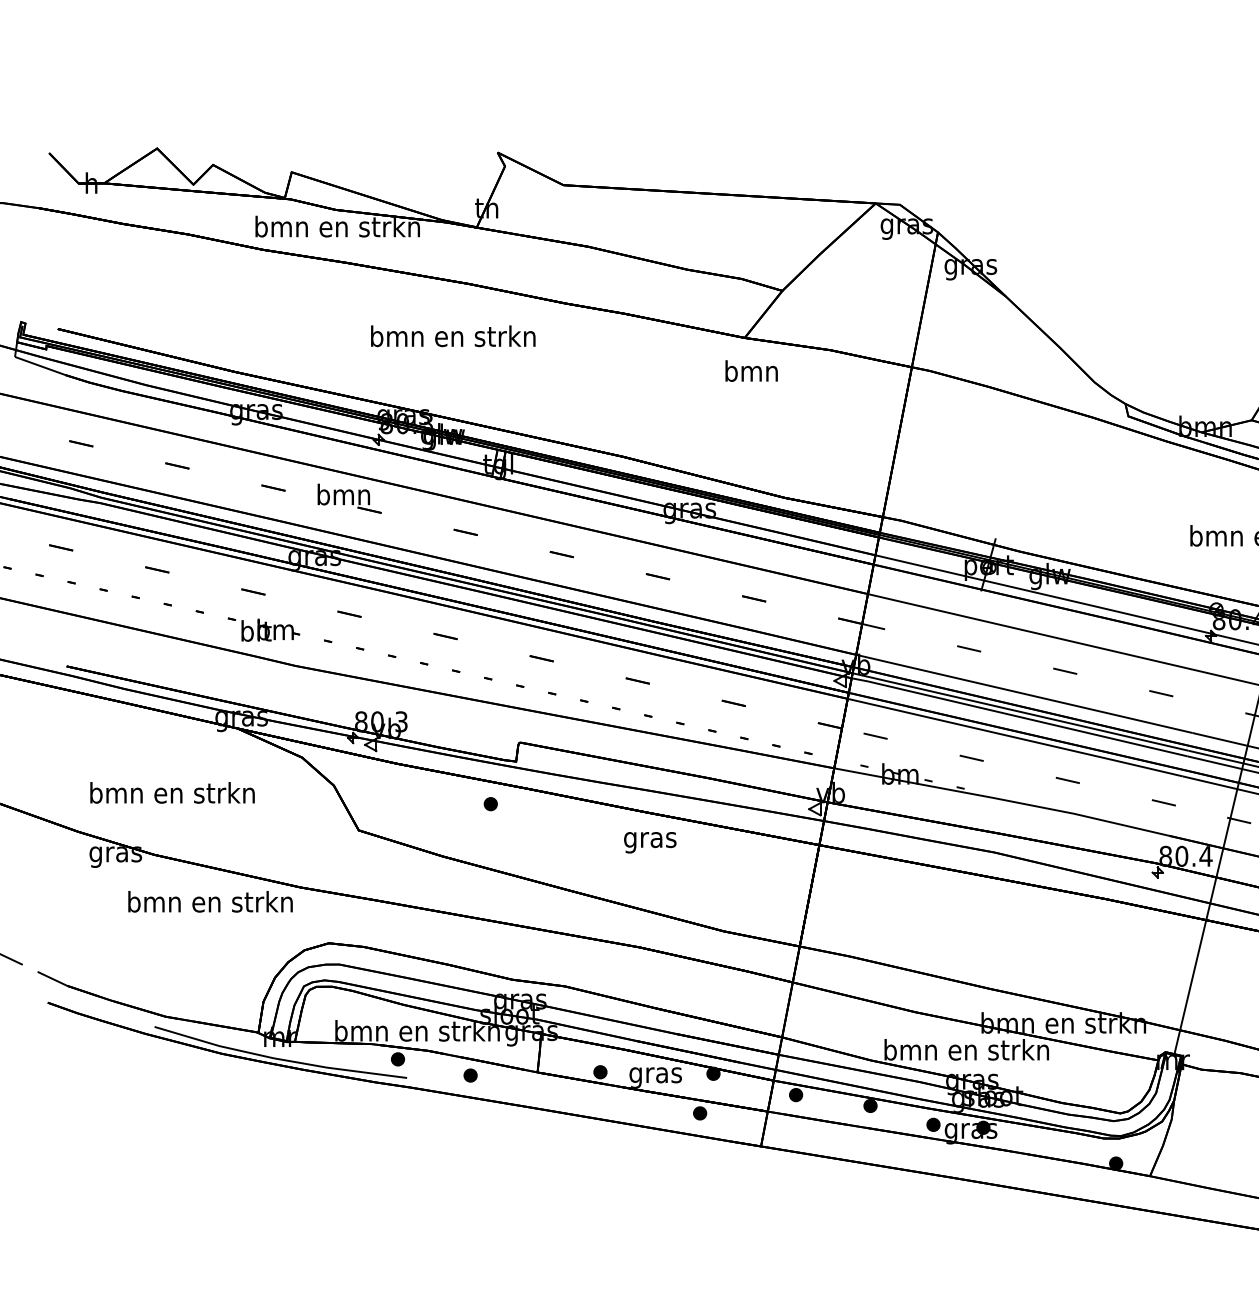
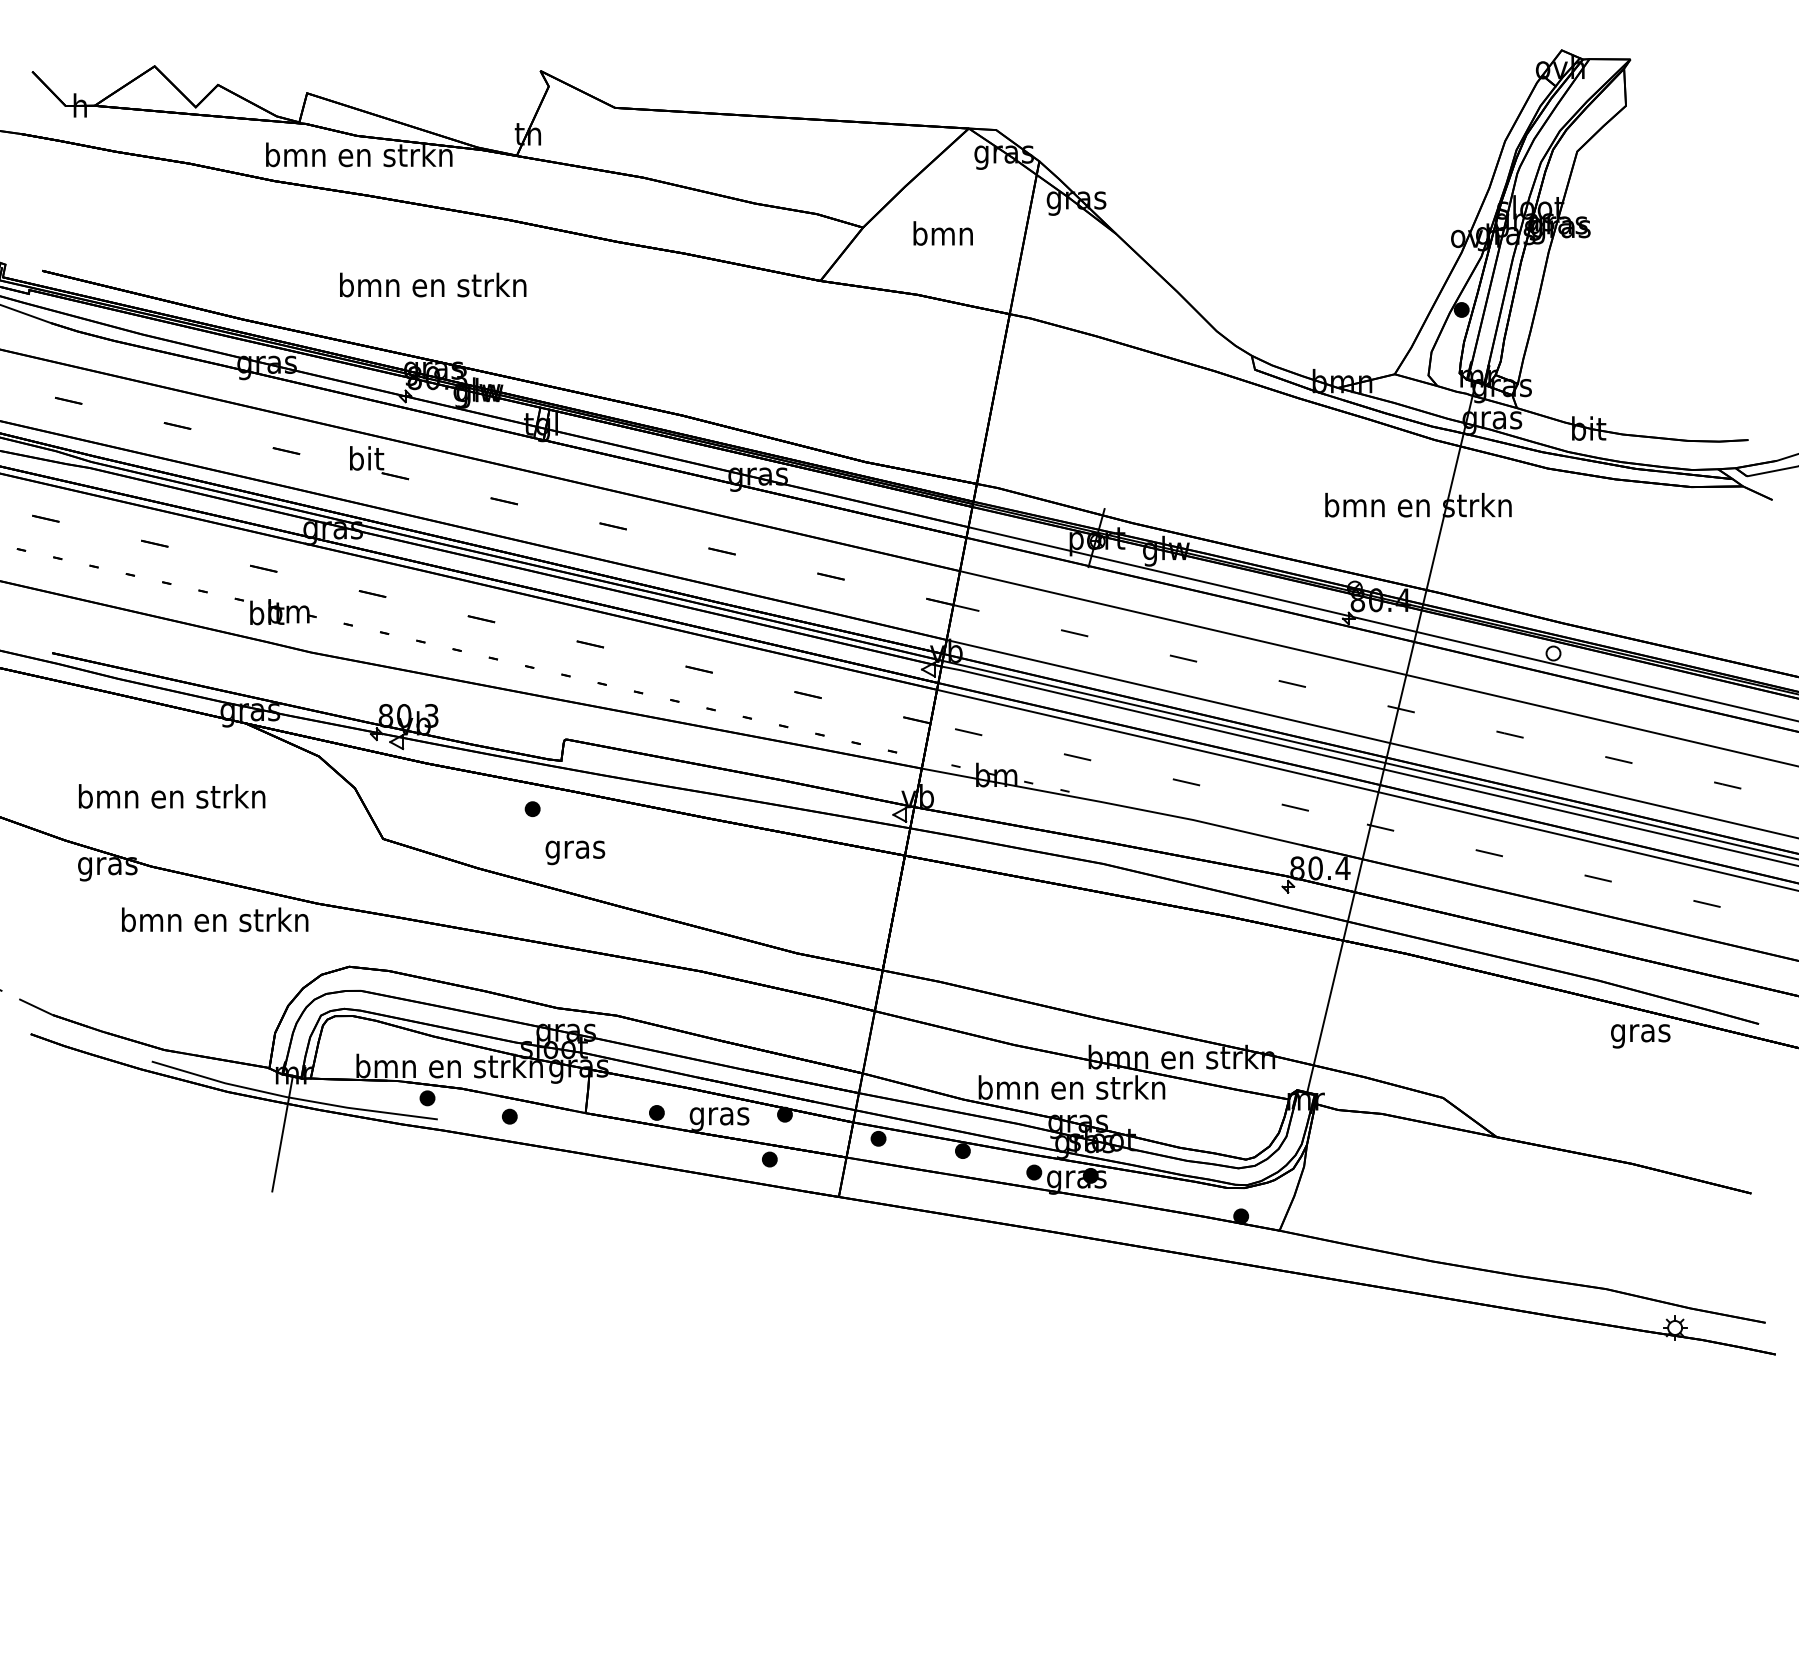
text: (453, 335) -> (433, 284), moved
text: (751, 371) -> (942, 233), moved
text: (343, 494) -> (365, 458), bmn -> bit
text: (650, 842) -> (575, 852), moved
line: (269, 1090) -> (282, 1133), added

